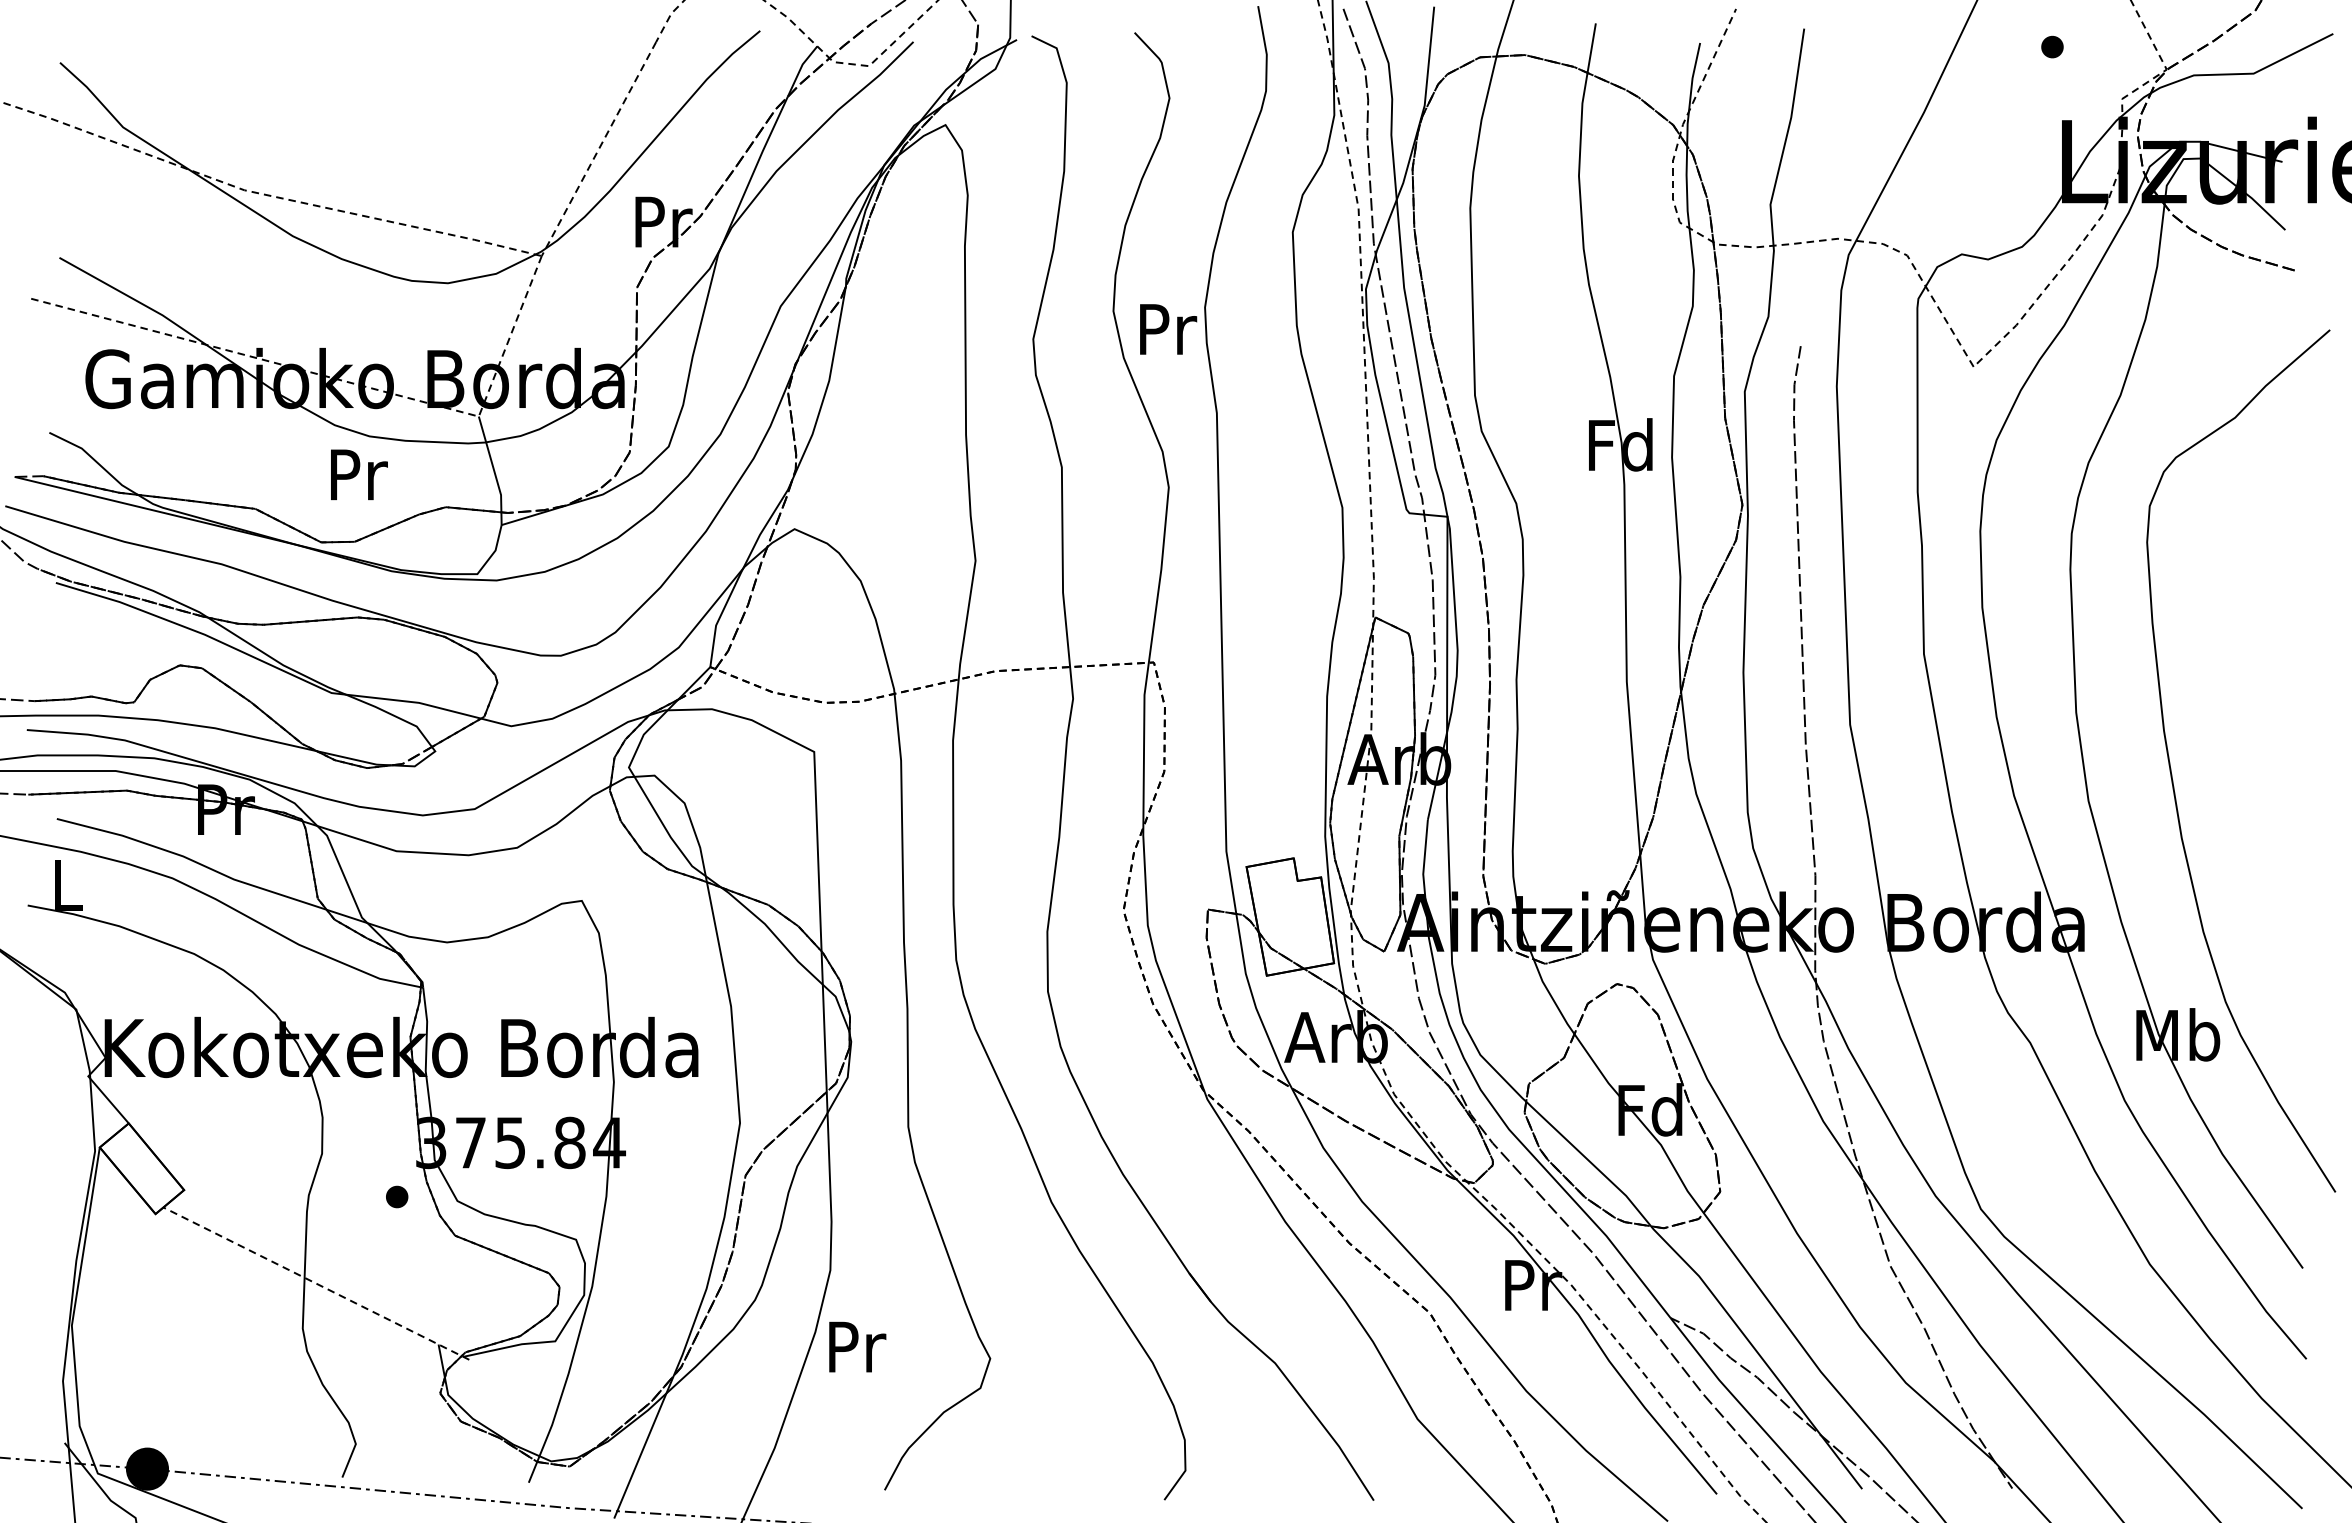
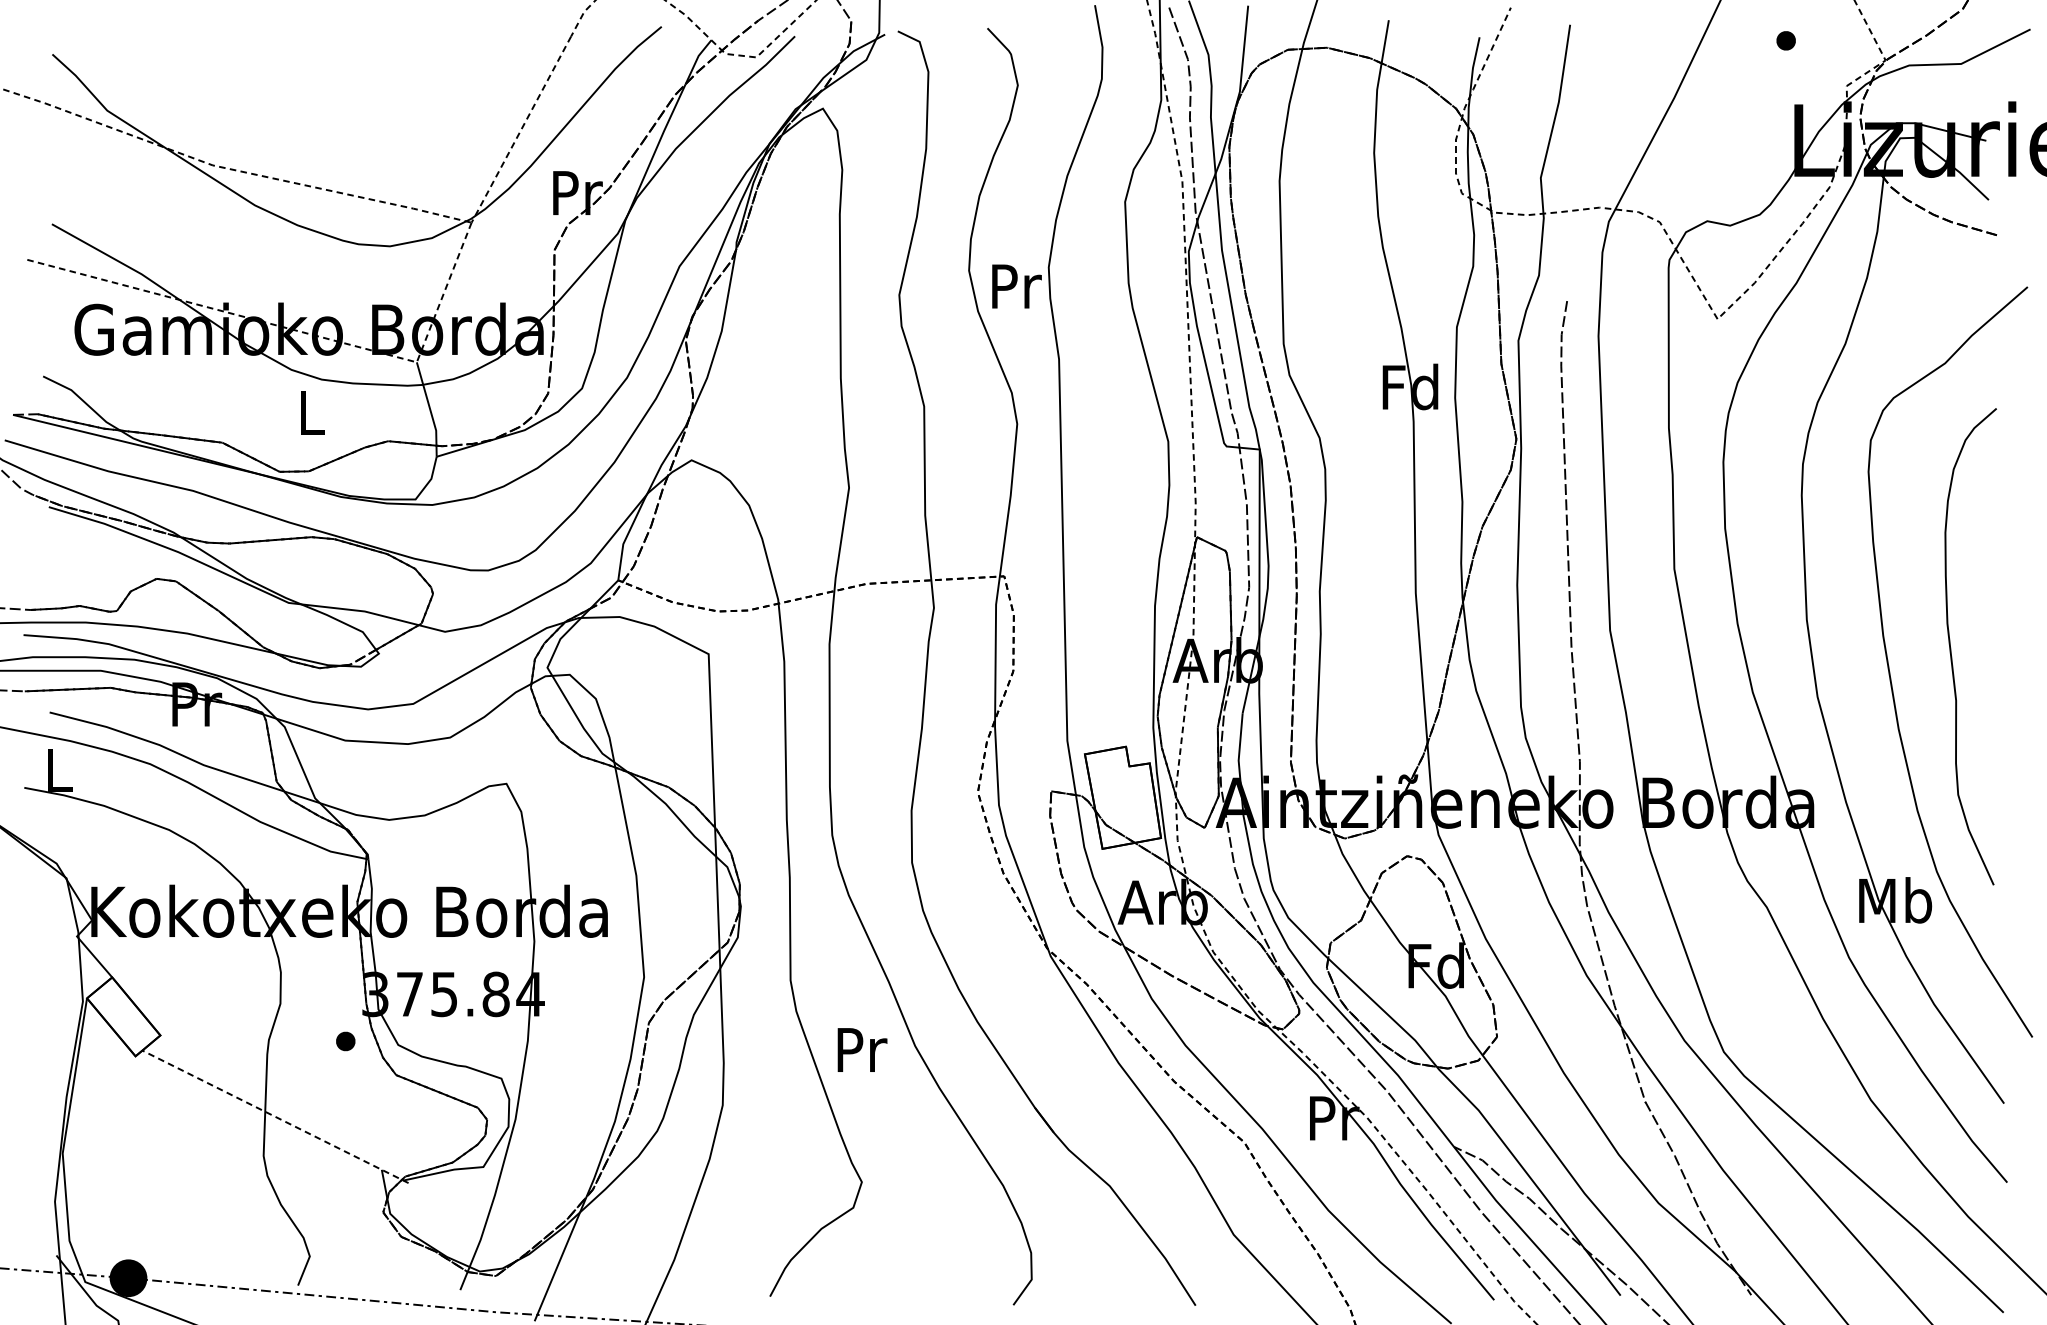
text: (358, 474) -> (312, 412), Pr -> L
curve: (2242, 744) -> (1951, 647), added
text: (857, 1346) -> (862, 1049), moved

